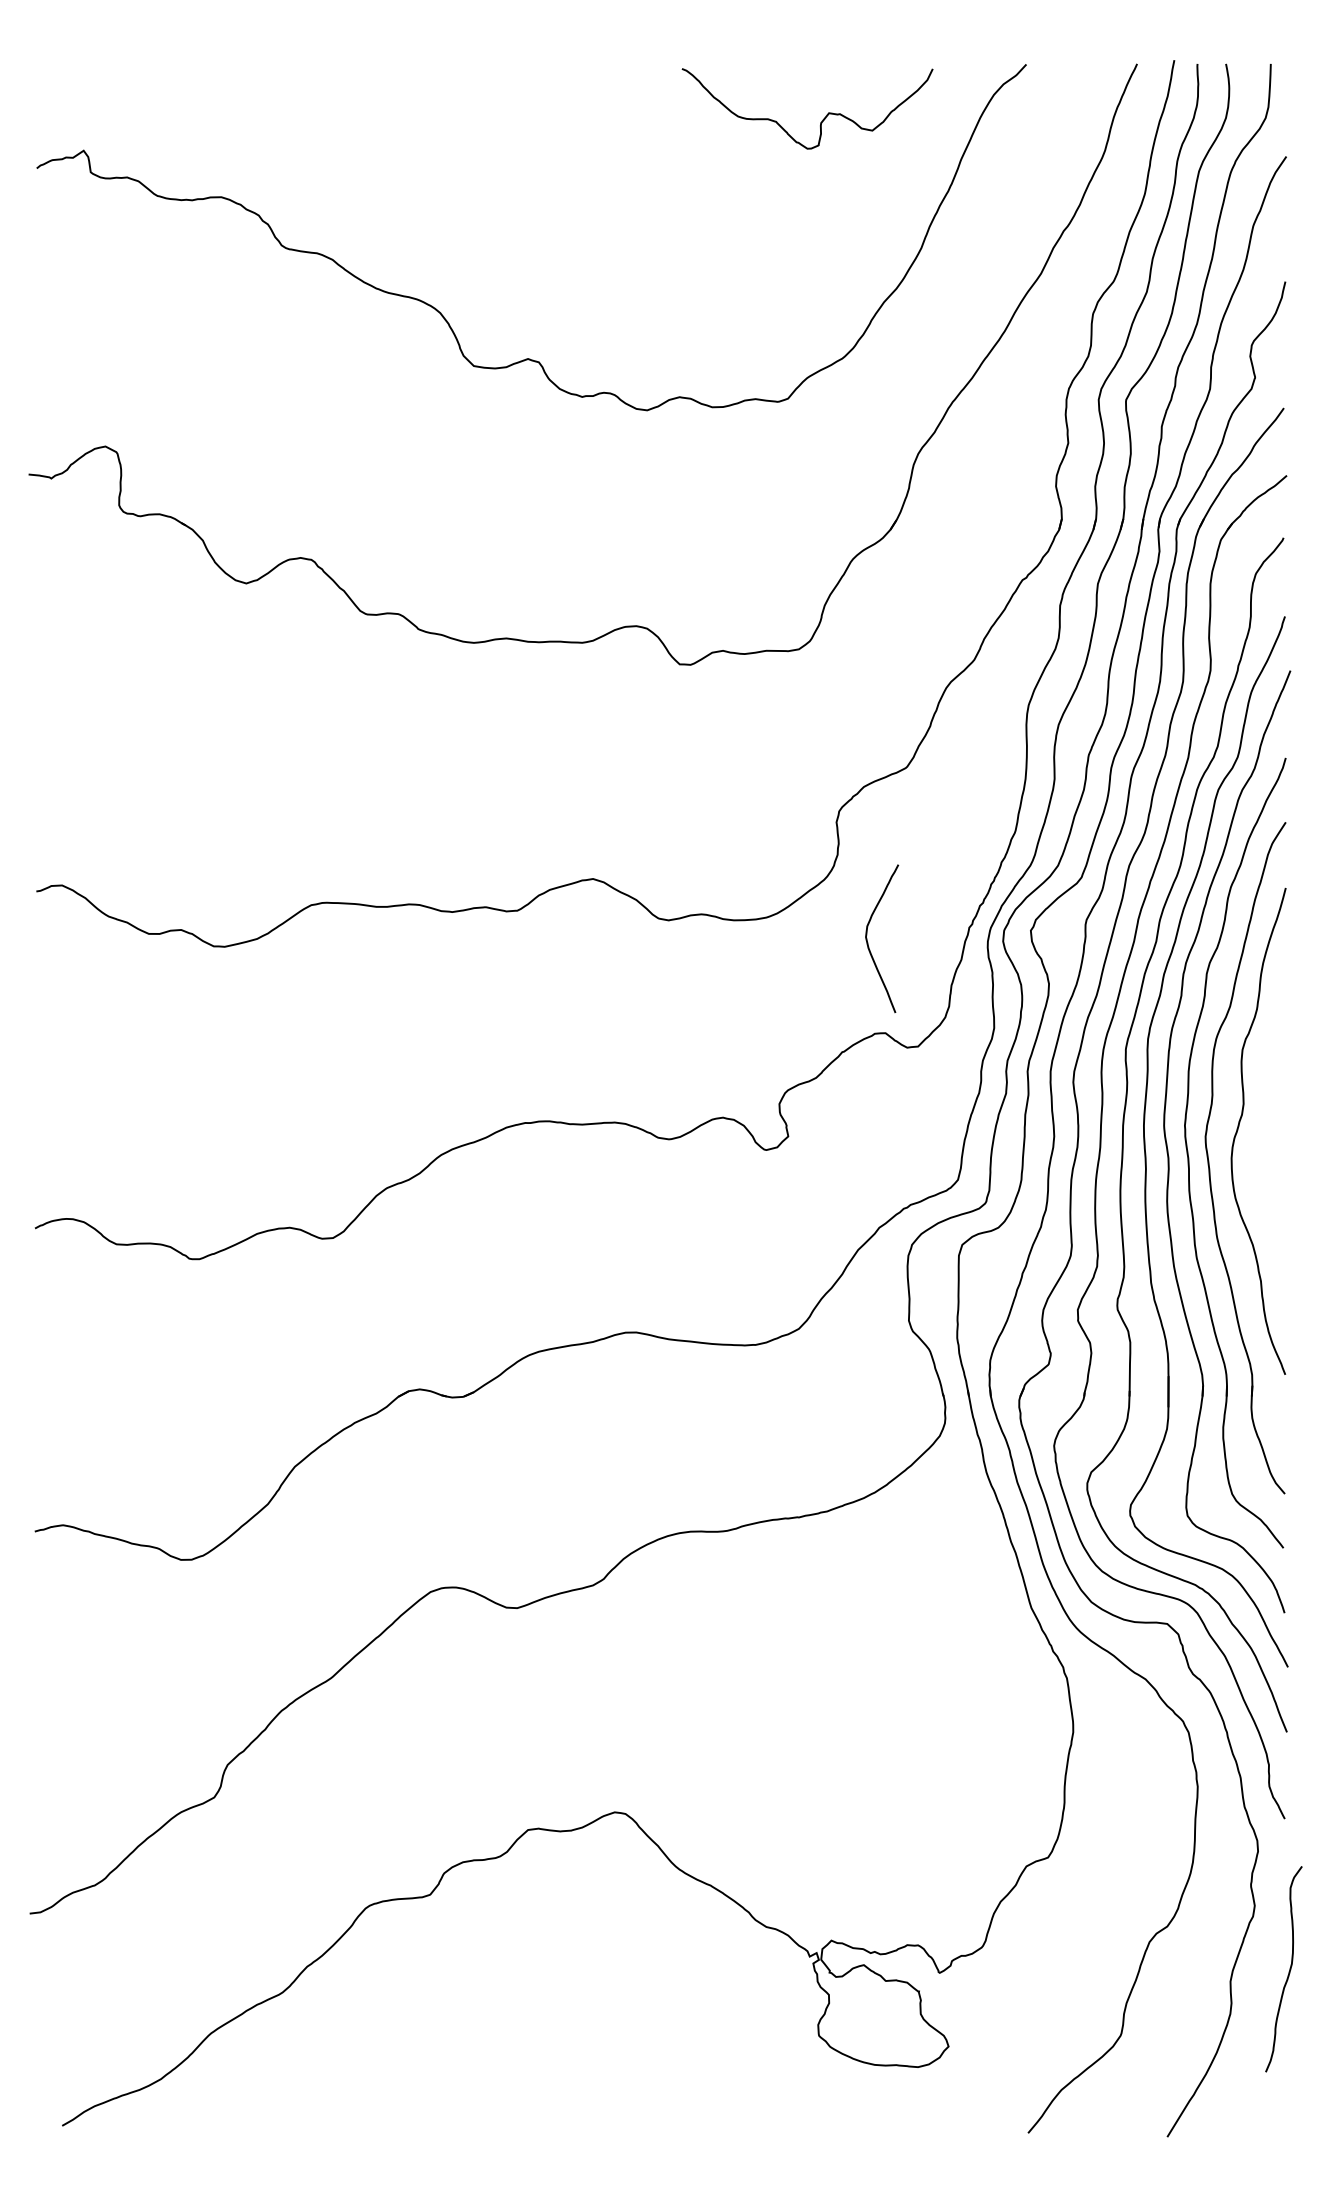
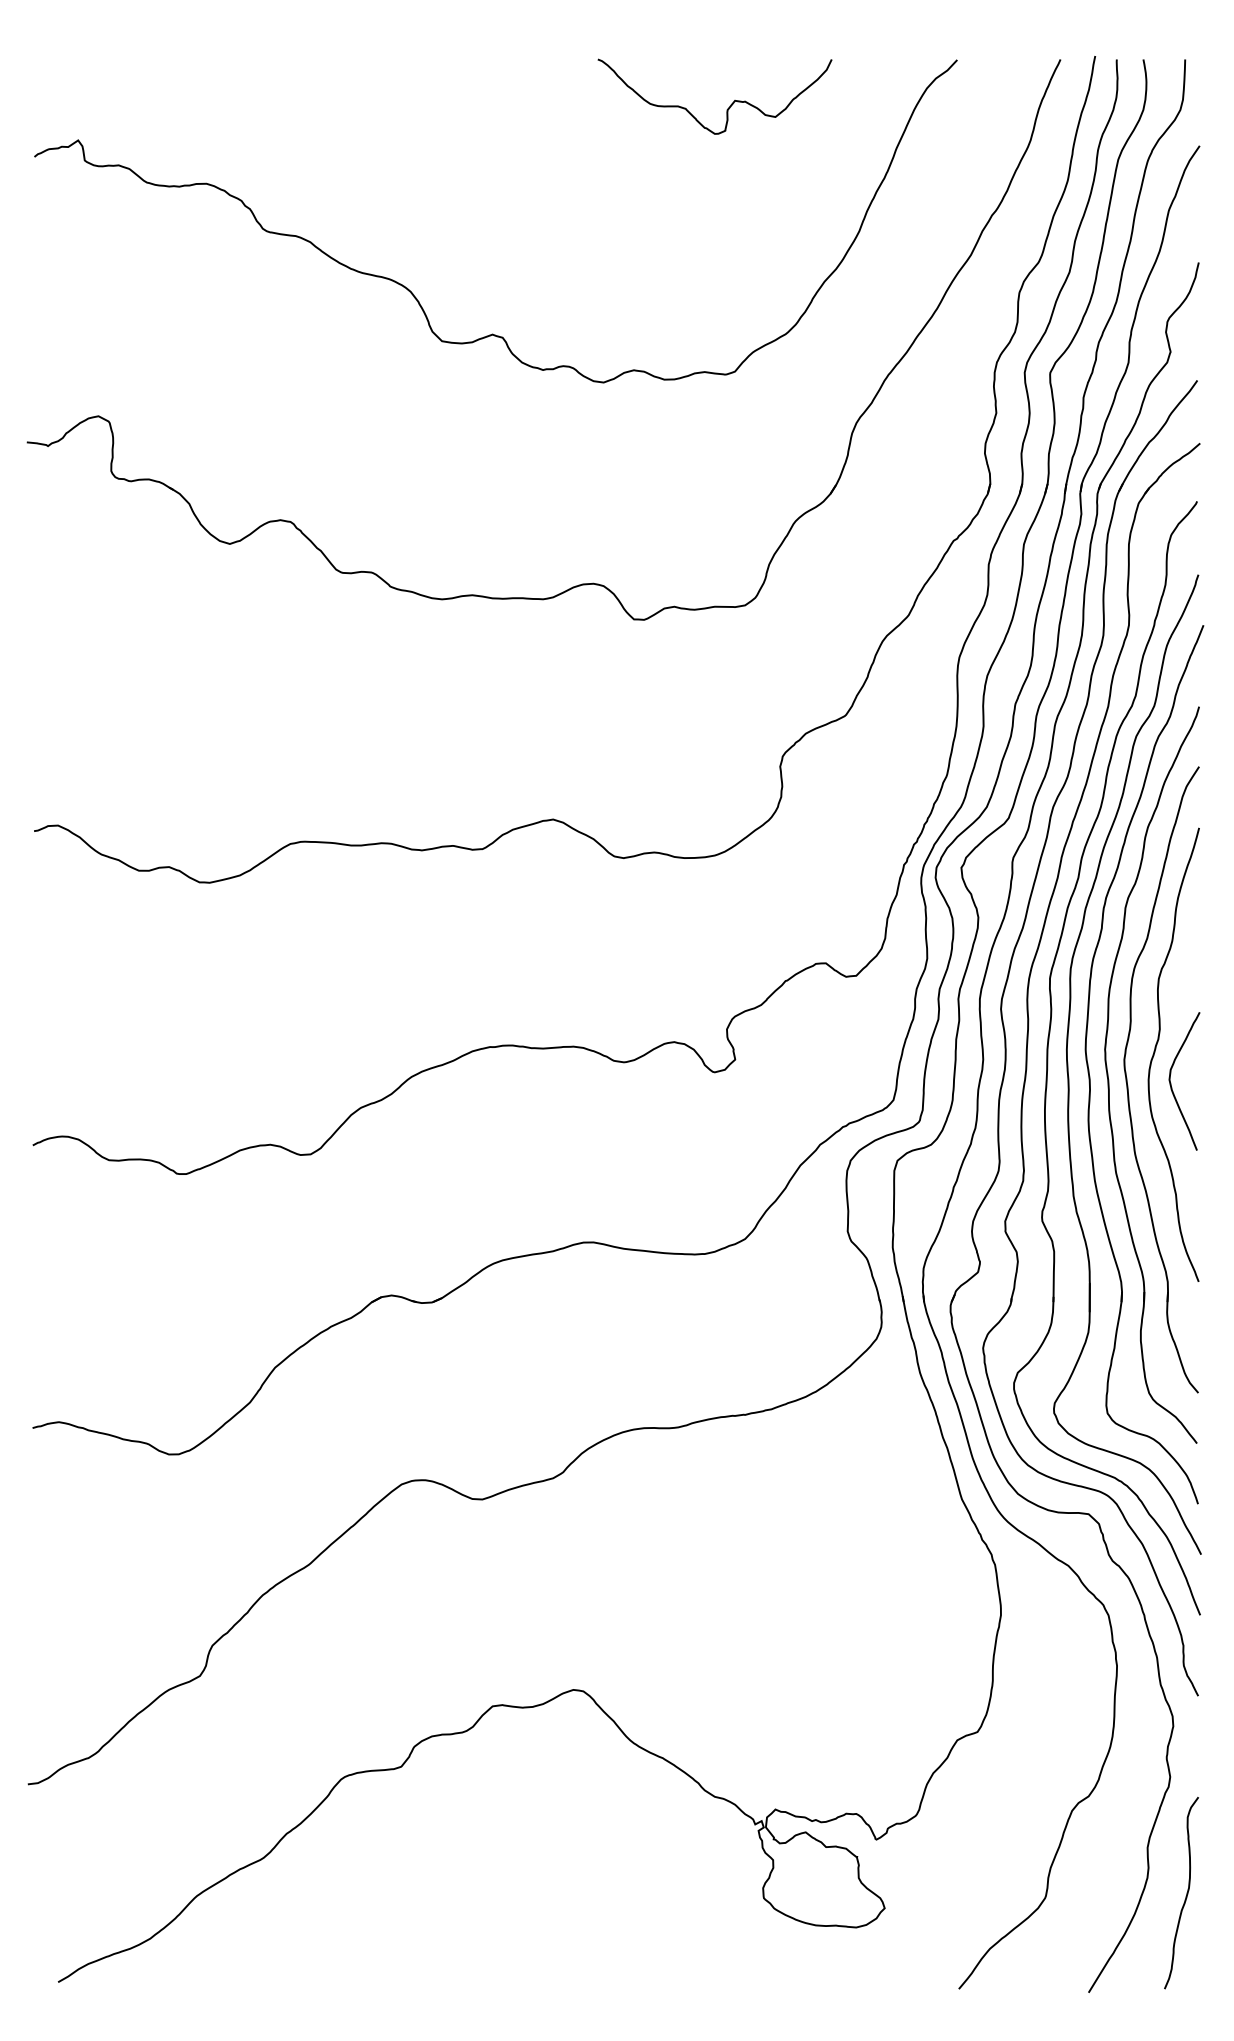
curve: (822, 119) -> (728, 106), moved
curve: (868, 942) -> (1171, 1084), moved
curve: (1288, 1971) -> (1185, 1895), moved

